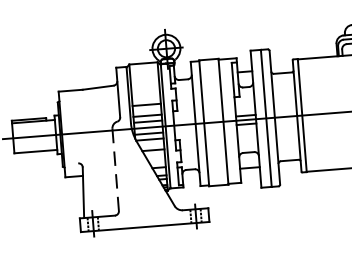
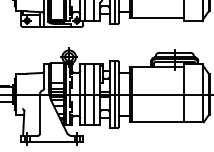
line: (116, 169) -> (40, 113), dashed -> solid

